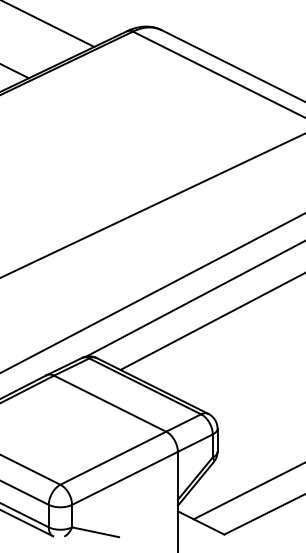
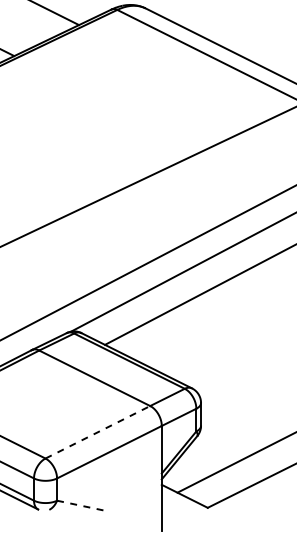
line: (113, 458) -> (98, 432), solid -> dashed
line: (95, 532) -> (80, 505), solid -> dashed

